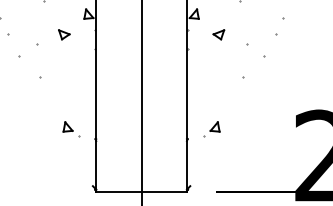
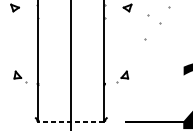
line: (141, 191) -> (71, 122), solid -> dashed

